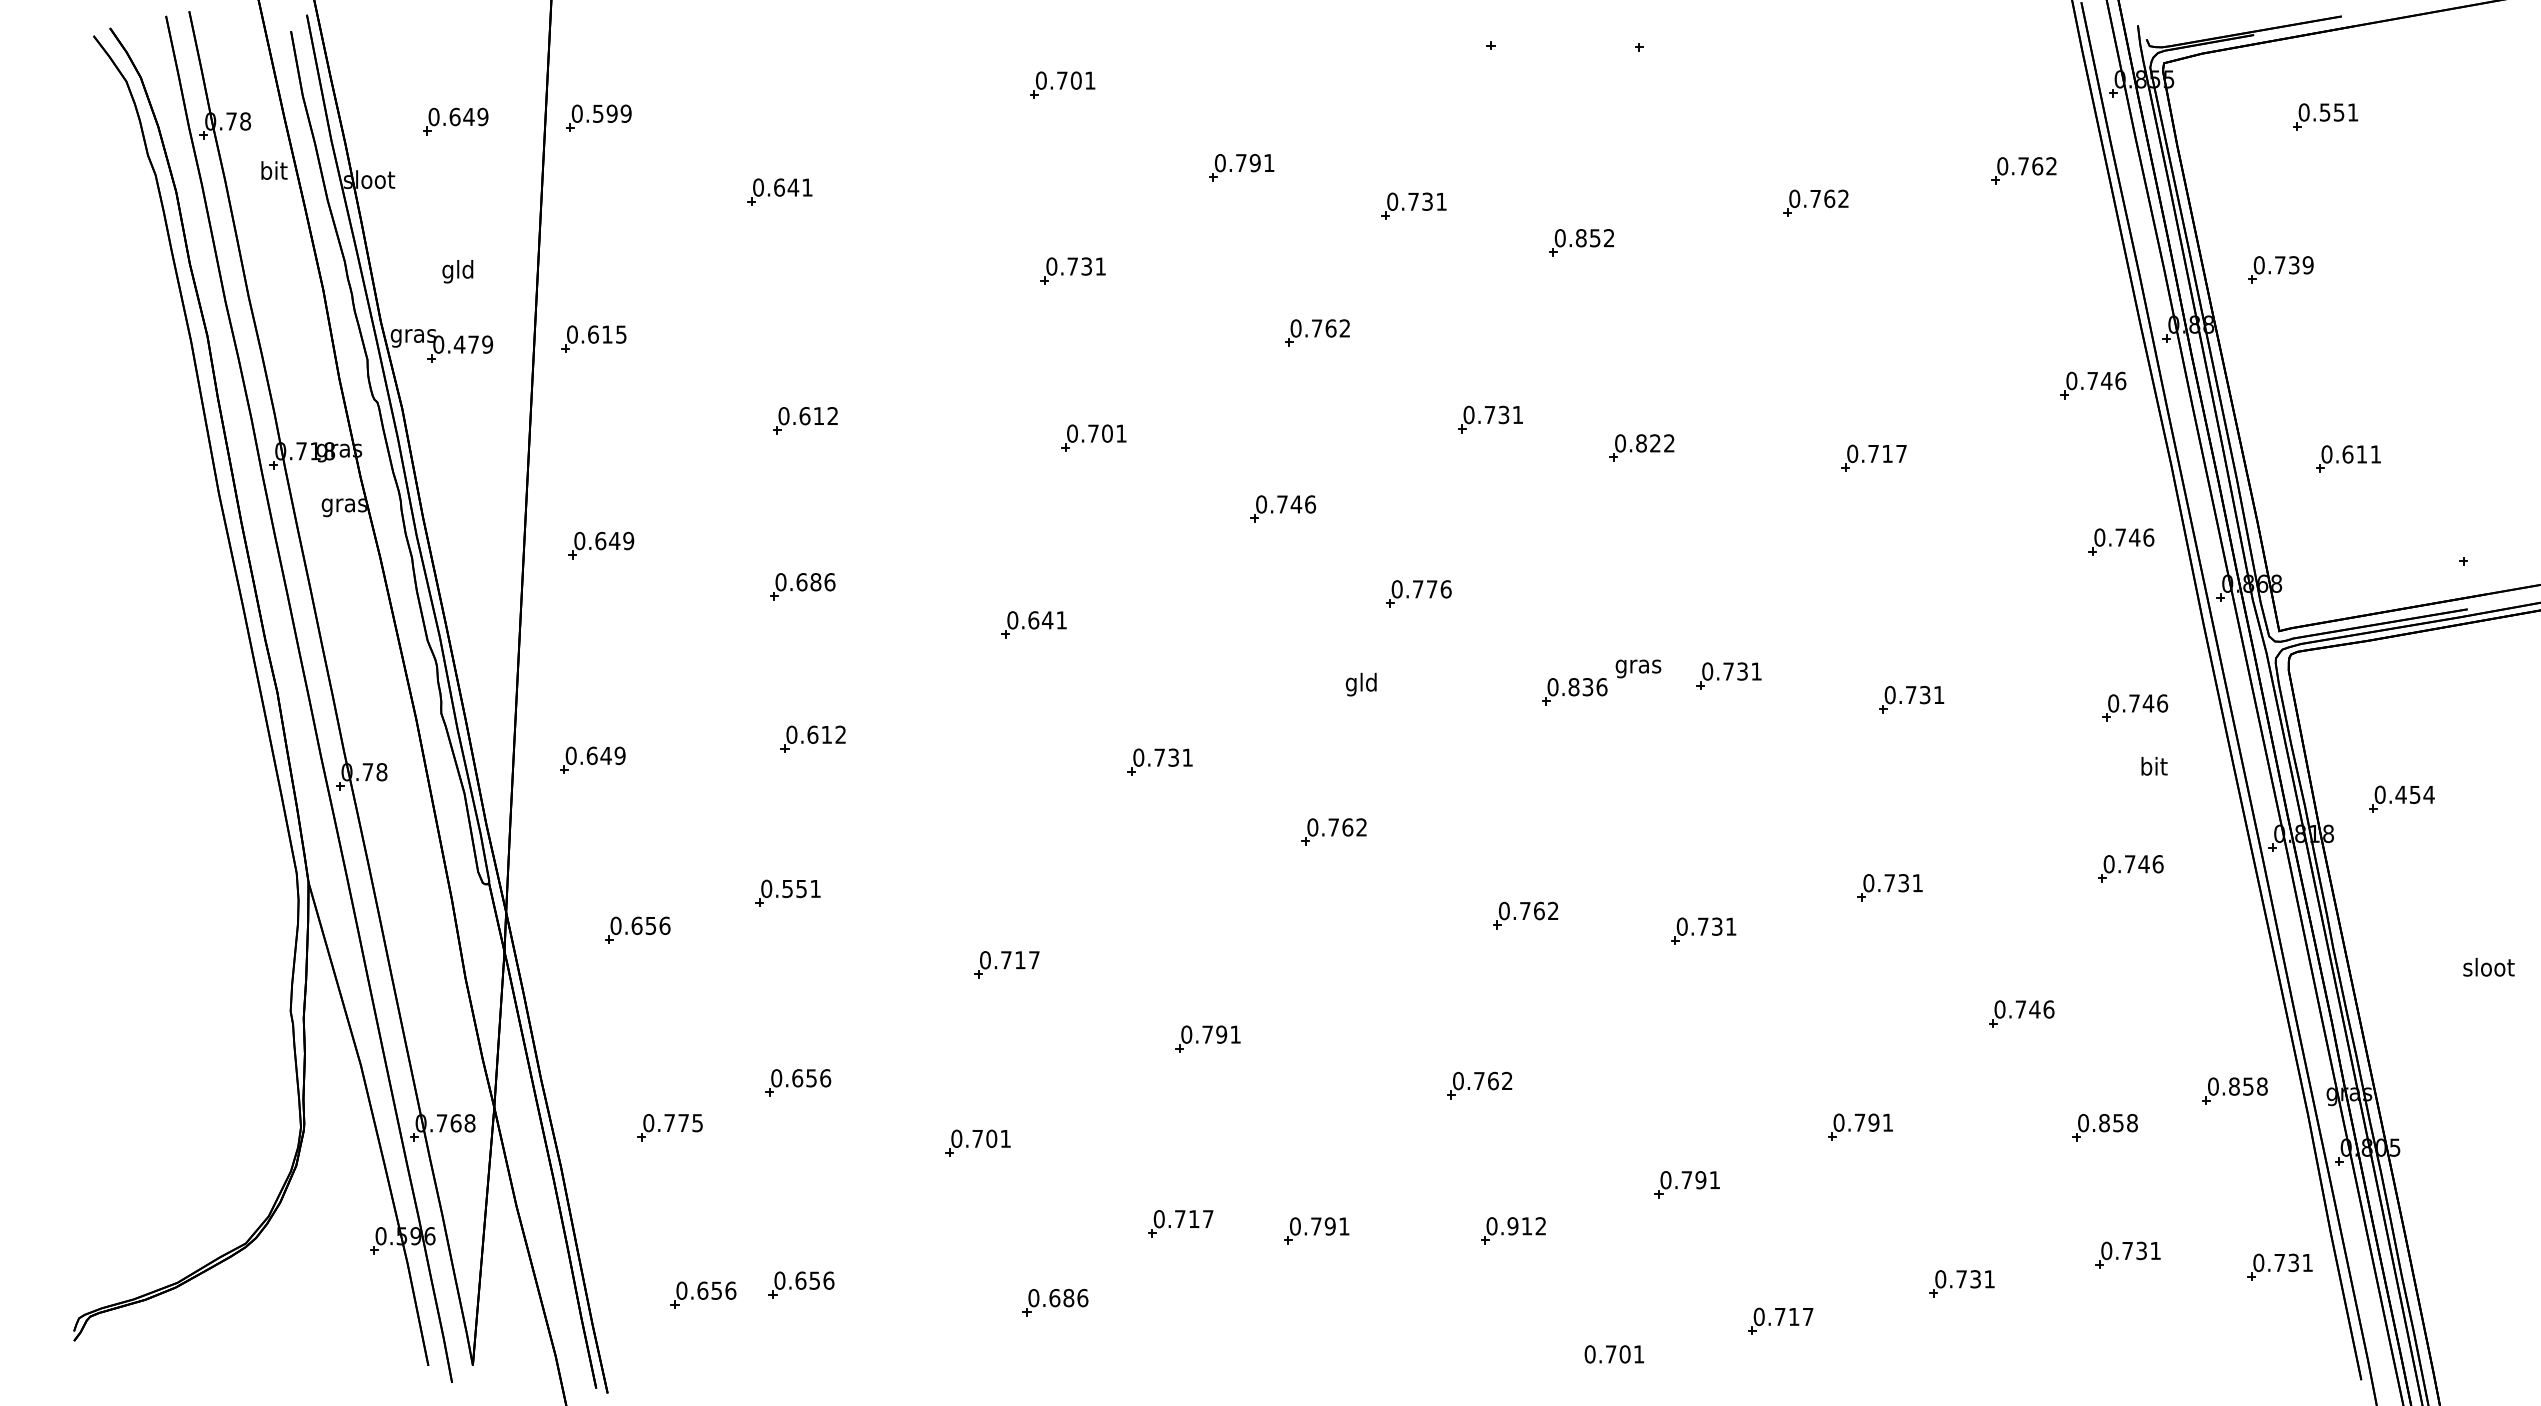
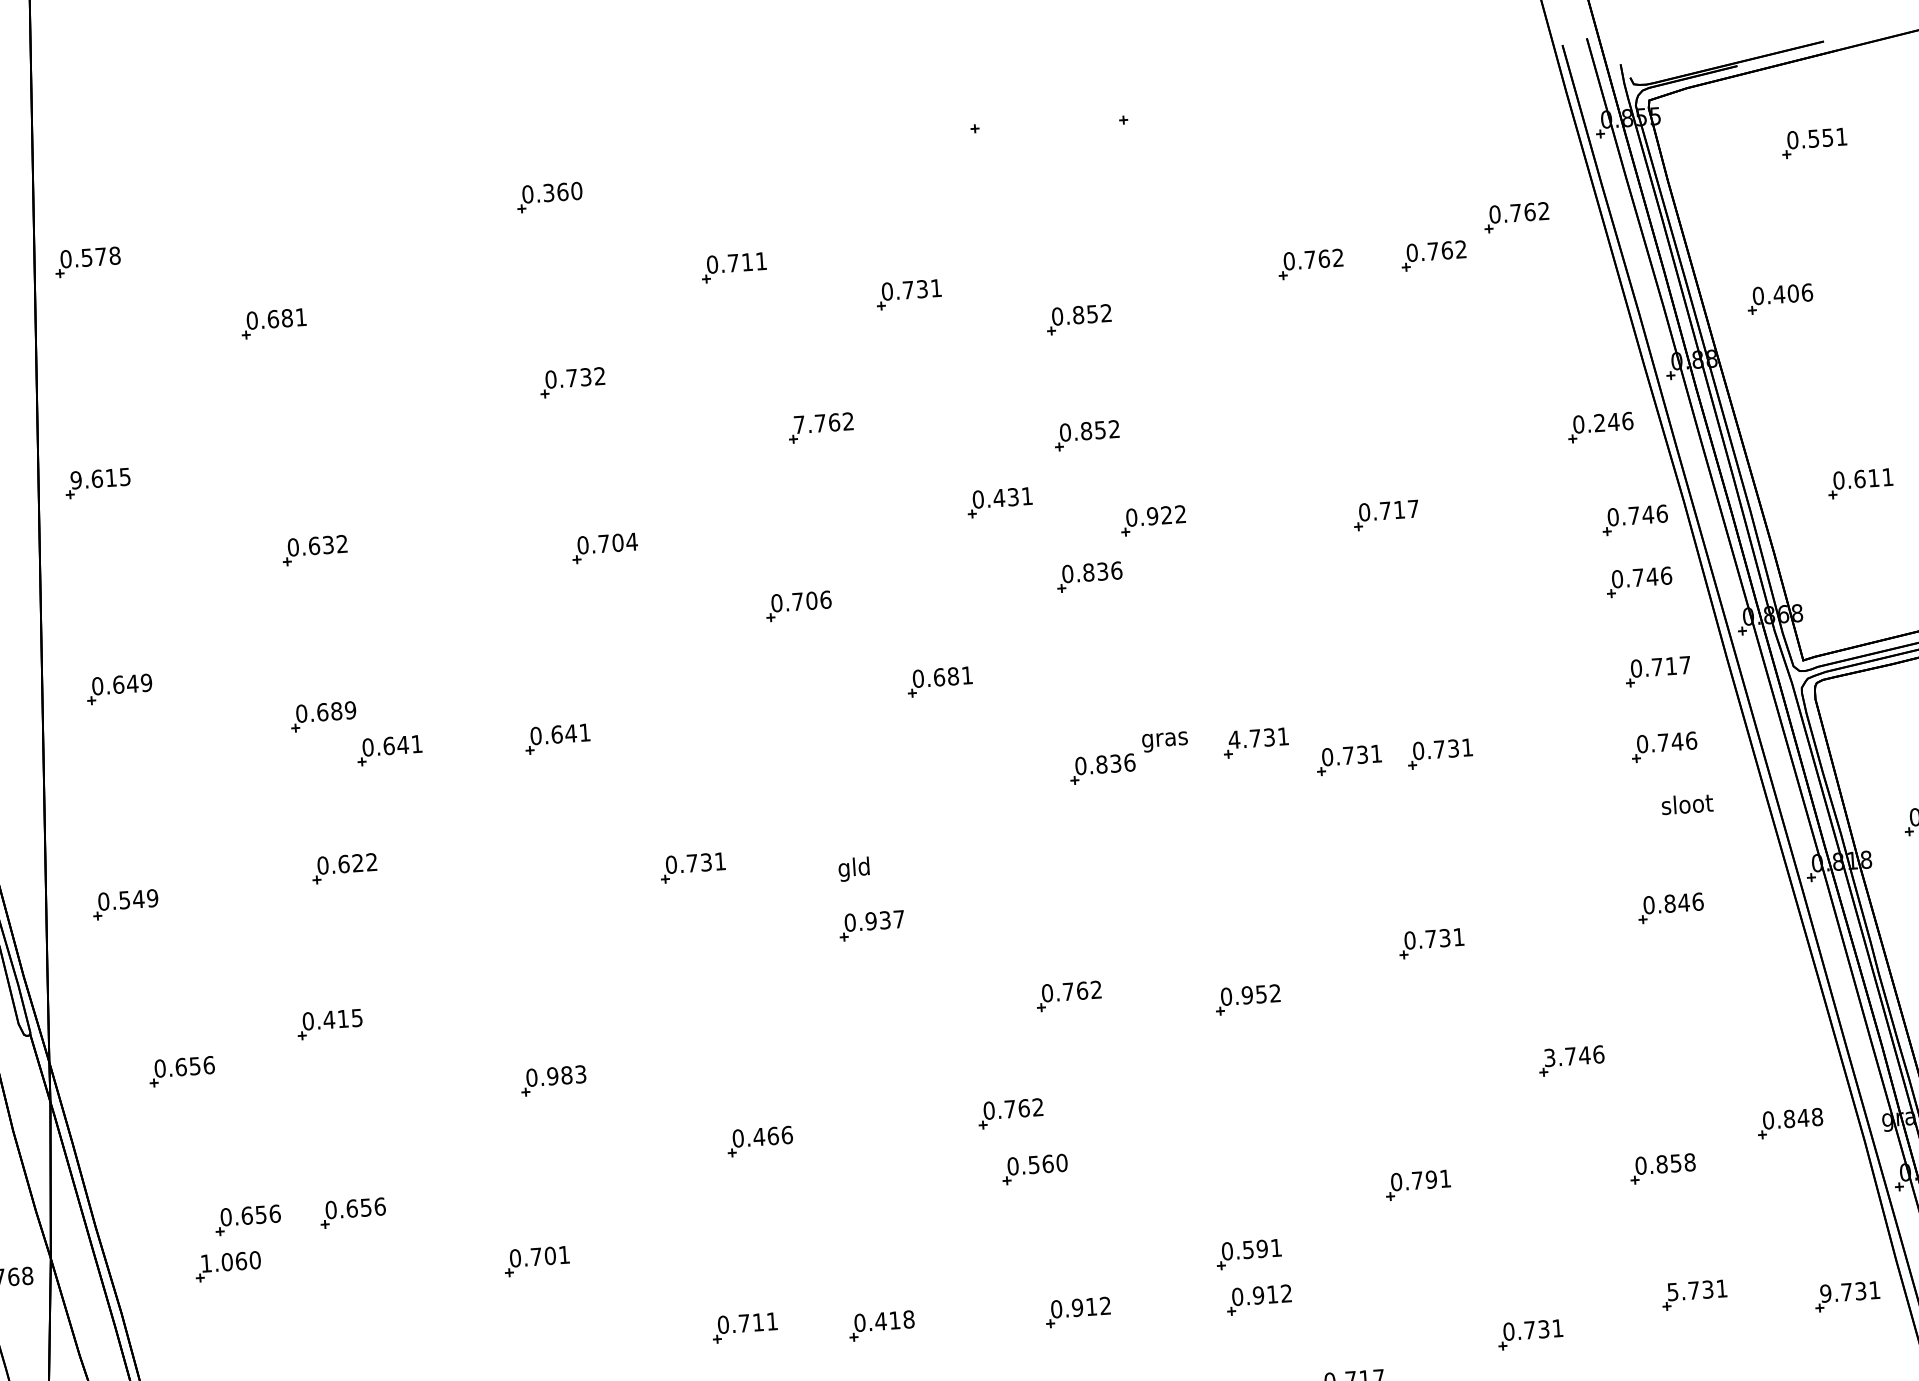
text: (1076, 80) -> (562, 191), 0.701 -> 0.360
text: (618, 113) -> (107, 256), 0.599 -> 0.578
text: (1254, 163) -> (746, 262), 0.791 -> 0.711
text: (793, 187) -> (287, 318), 0.641 -> 0.681
part: (1938, 202) -> (1433, 255), added
text: (2293, 265) -> (1792, 293), 0.739 -> 0.406
text: (1100, 266) -> (599, 376), 0.731 -> 0.732
text: (1295, 328) -> (798, 424), 0.762 -> 7.762
text: (572, 334) -> (76, 480), 0.615 -> 9.615
part: (1581, 358) -> (1086, 435), added
text: (2092, 380) -> (1599, 422), 0.746 -> 0.246
text: (1489, 414) -> (998, 497), 0.731 -> 0.431
text: (818, 416) -> (327, 545), 0.612 -> 0.632
text: (1121, 433) -> (632, 541), 0.701 -> 0.704
text: (1641, 443) -> (1152, 516), 0.822 -> 0.922
part: (2121, 479) -> (1635, 519), added
part: (1574, 499) -> (1089, 576), added
text: (1296, 504) -> (811, 600), 0.746 -> 0.706
text: (829, 582) -> (350, 710), 0.686 -> 0.689
text: (1431, 589) -> (952, 676), 0.776 -> 0.681
part: (865, 624) -> (389, 750), added
part: (2133, 631) -> (1657, 670), added
text: (1707, 671) -> (1234, 739), 0.731 -> 4.731
text: (1360, 684) -> (853, 869), moved
part: (1820, 699) -> (1349, 760), added
text: (826, 734) -> (357, 862), 0.612 -> 0.622
text: (591, 755) -> (124, 899), 0.649 -> 0.549
text: (2153, 766) -> (1686, 804), bit -> sloot
text: (1347, 827) -> (884, 920), 0.762 -> 0.937
text: (2129, 864) -> (1669, 904), 0.746 -> 0.846
text: (800, 889) -> (342, 1019), 0.551 -> 0.415
text: (1716, 926) -> (1260, 994), 0.731 -> 0.952
text: (1019, 960) -> (565, 1075), 0.717 -> 0.983
text: (1999, 1009) -> (1549, 1057), 0.746 -> 3.746
part: (1459, 1028) -> (1010, 1113), added
text: (1221, 1034) -> (773, 1135), 0.791 -> 0.466
text: (1493, 1081) -> (1048, 1164), 0.762 -> 0.560
part: (693, 1082) -> (248, 1219), added
text: (2248, 1086) -> (1803, 1117), 0.858 -> 0.848
text: (673, 1123) -> (231, 1262), 0.775 -> 1.060
text: (1686, 1180) -> (1247, 1250), 0.791 -> 0.591
text: (1208, 1218) -> (772, 1320), 0.717 -> 0.711
text: (1329, 1226) -> (894, 1320), 0.791 -> 0.418
part: (1694, 1230) -> (1259, 1299), added
text: (2106, 1250) -> (1672, 1291), 0.731 -> 5.731
text: (2258, 1263) -> (1825, 1294), 0.731 -> 9.731

